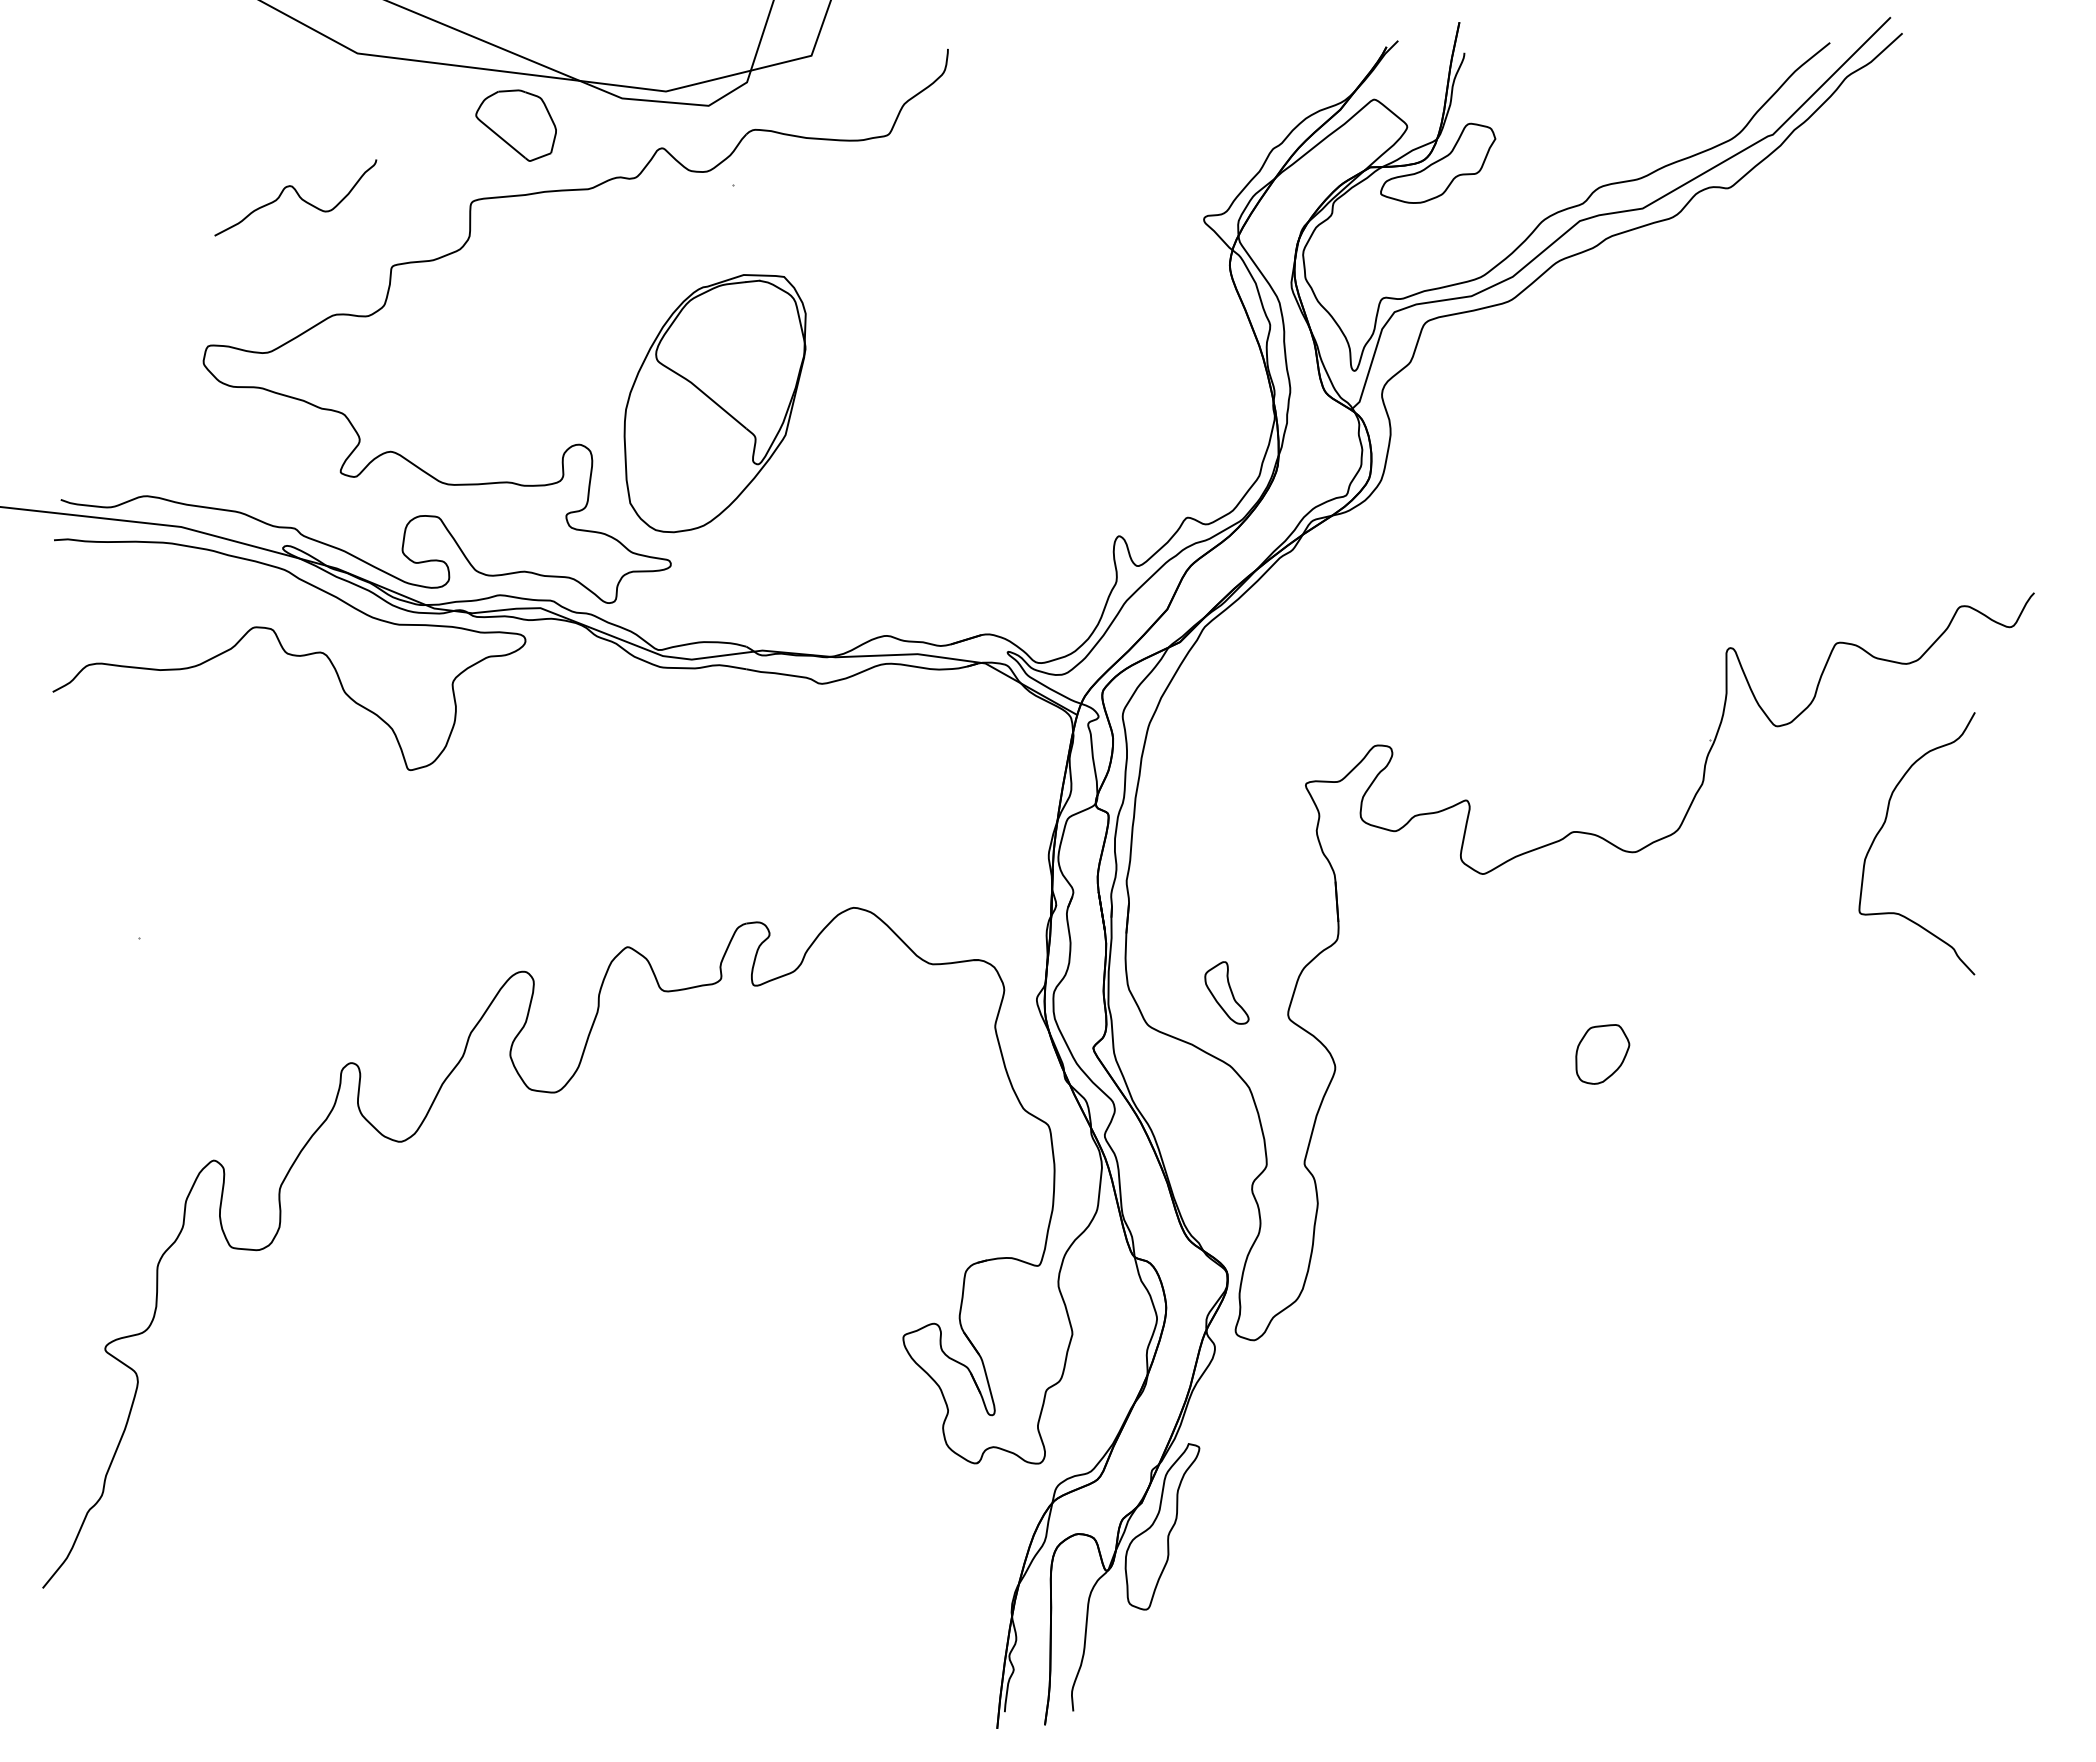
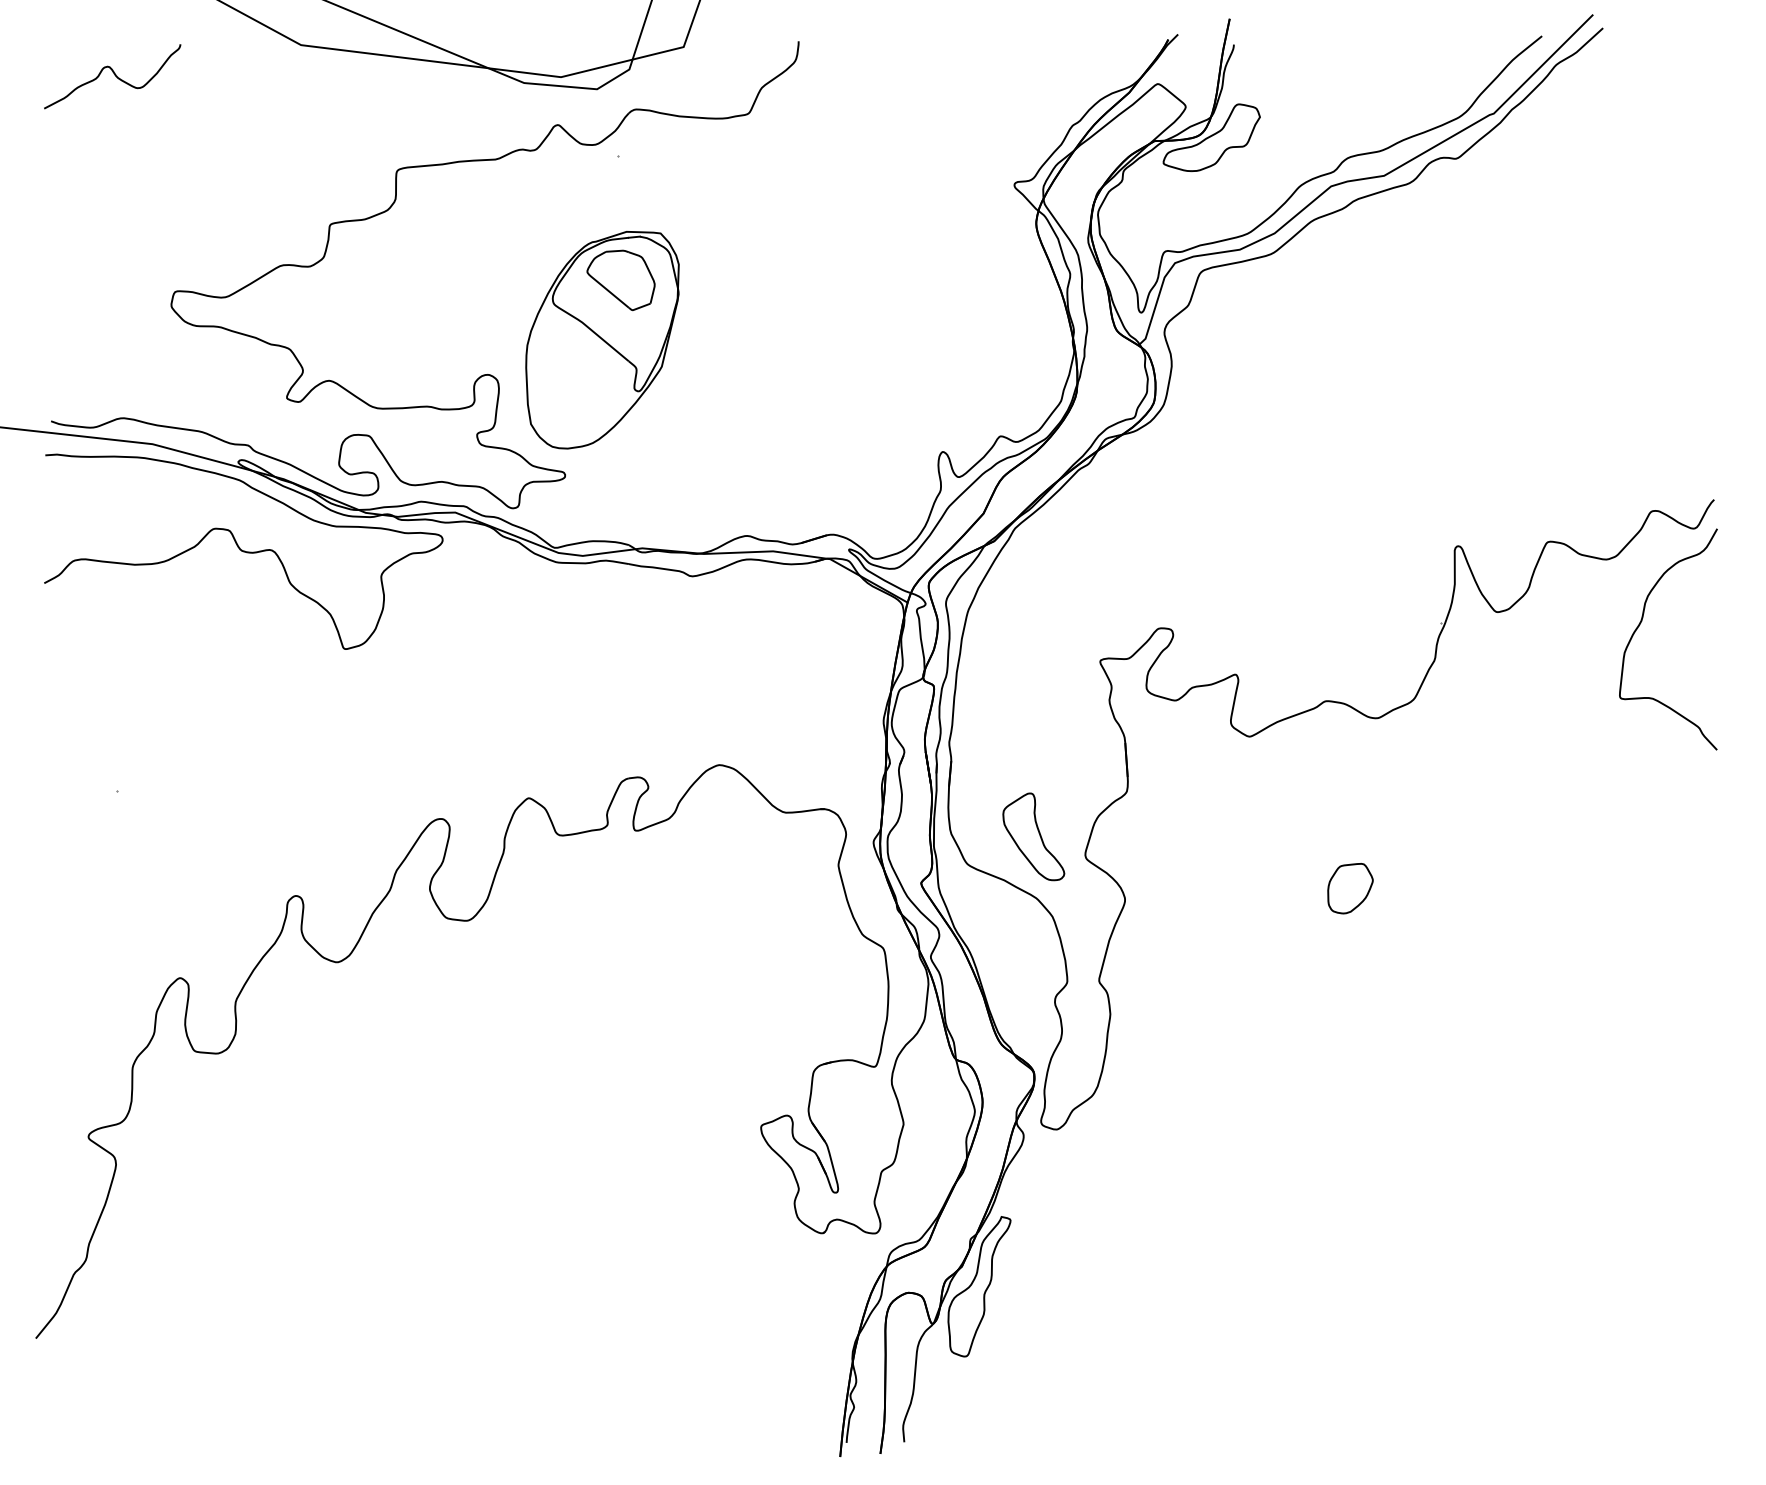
part: (515, 125) -> (620, 280), moved
curve: (297, 195) -> (114, 74), moved
curve: (1885, 823) -> (1641, 622), moved
part: (1226, 992) -> (1033, 836), size x1.67

